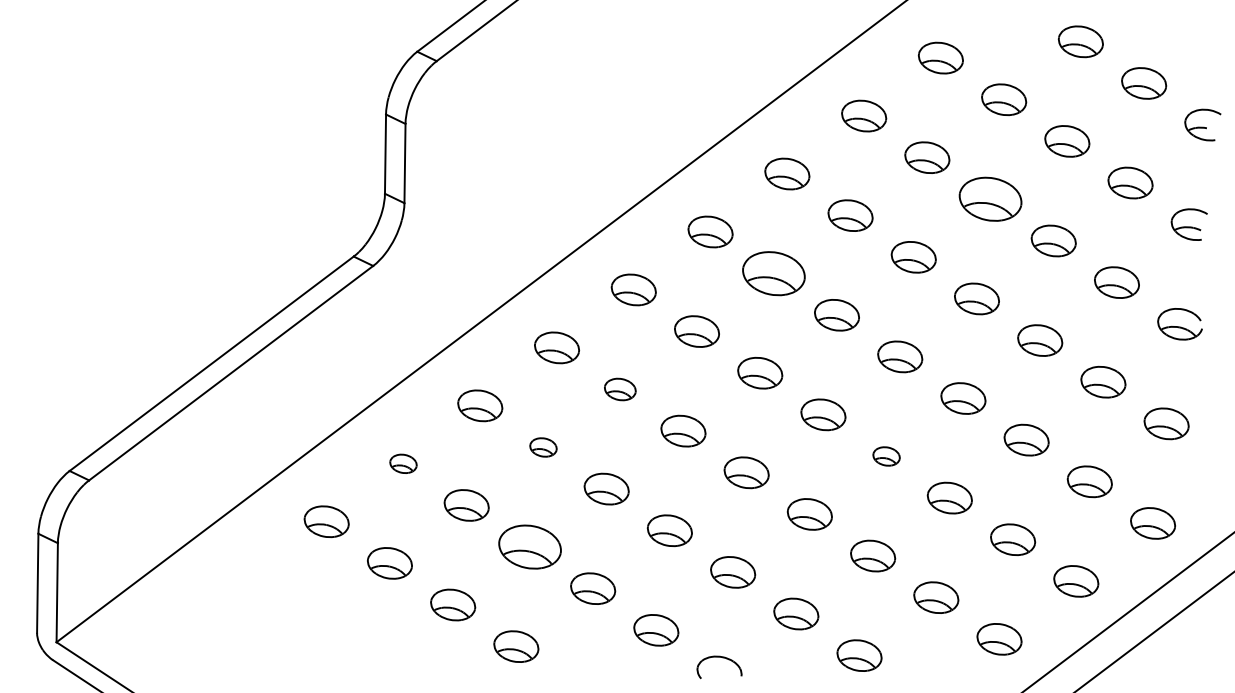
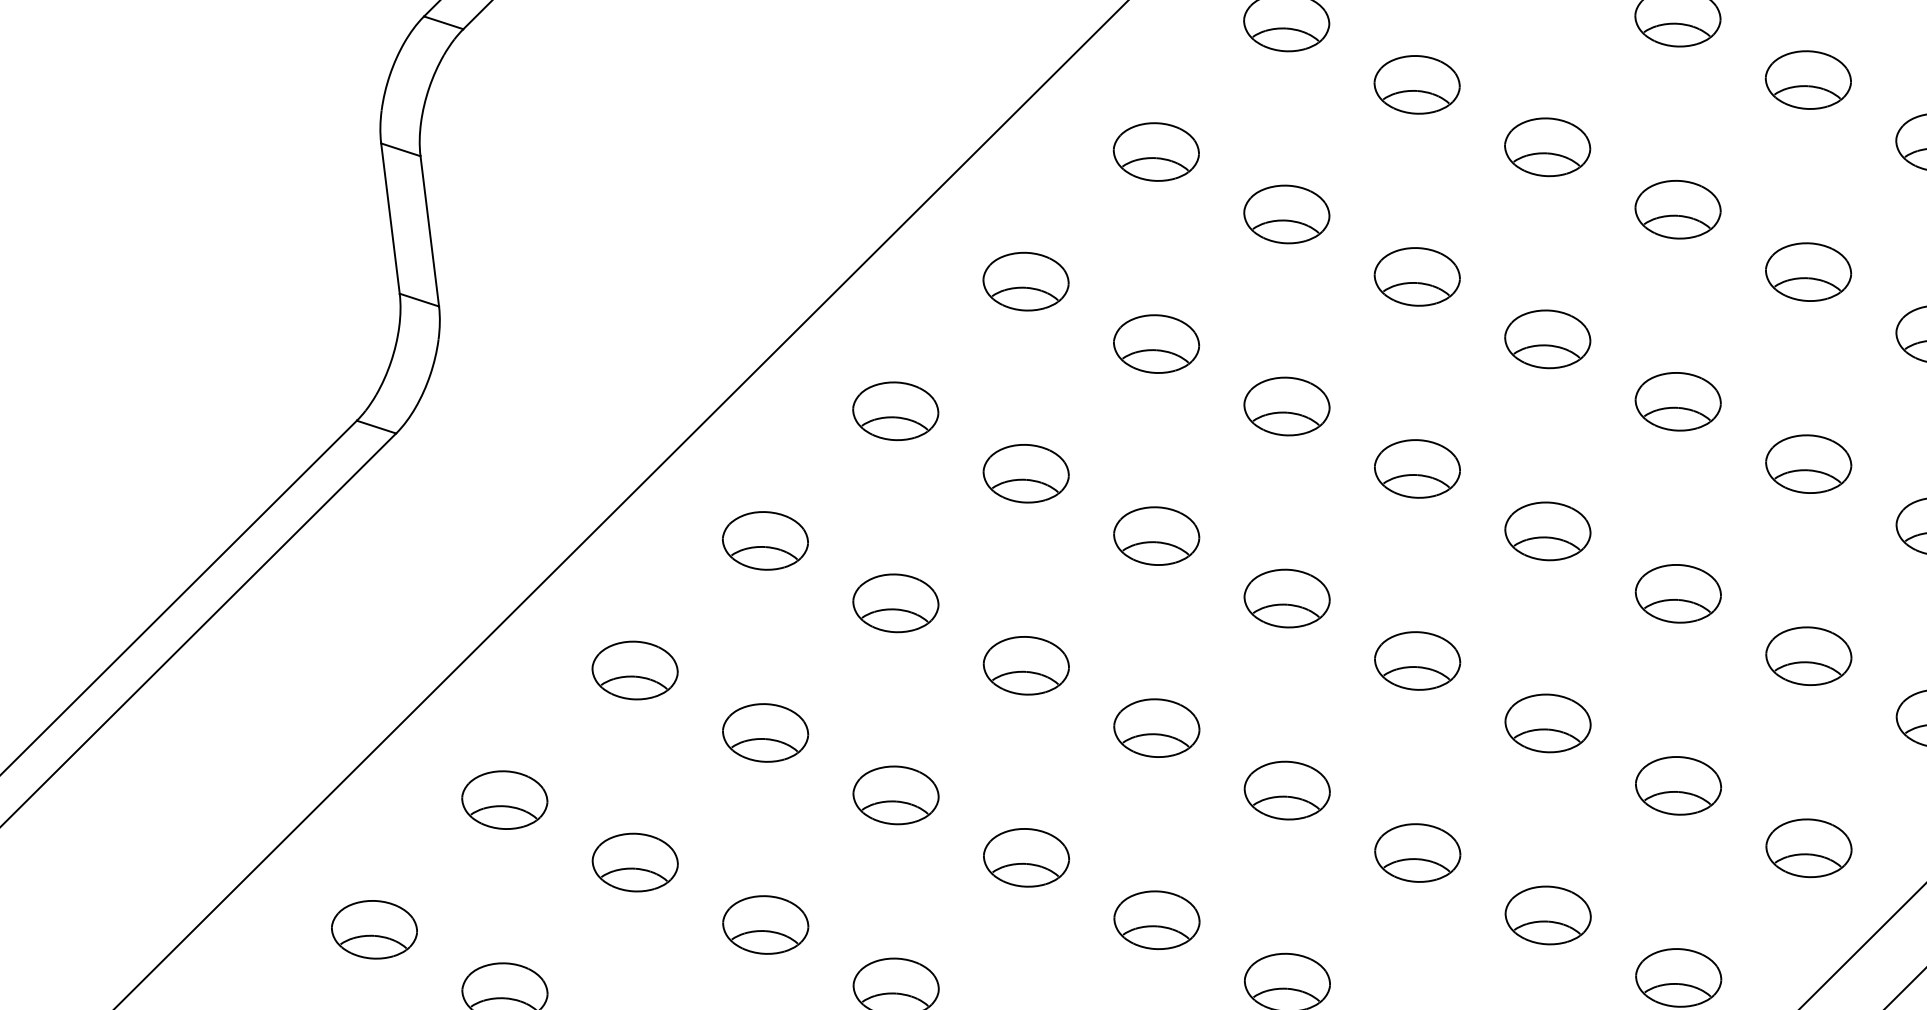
part: (990, 199) -> (1547, 147), size x0.71
part: (773, 273) -> (1155, 343), size x0.71
part: (620, 389) -> (896, 603), size x1.43
part: (543, 447) -> (765, 732), size x1.67
part: (886, 456) -> (1417, 661), size x1.67
part: (403, 463) -> (504, 799), size x1.67
part: (529, 546) -> (764, 924), size x0.71

